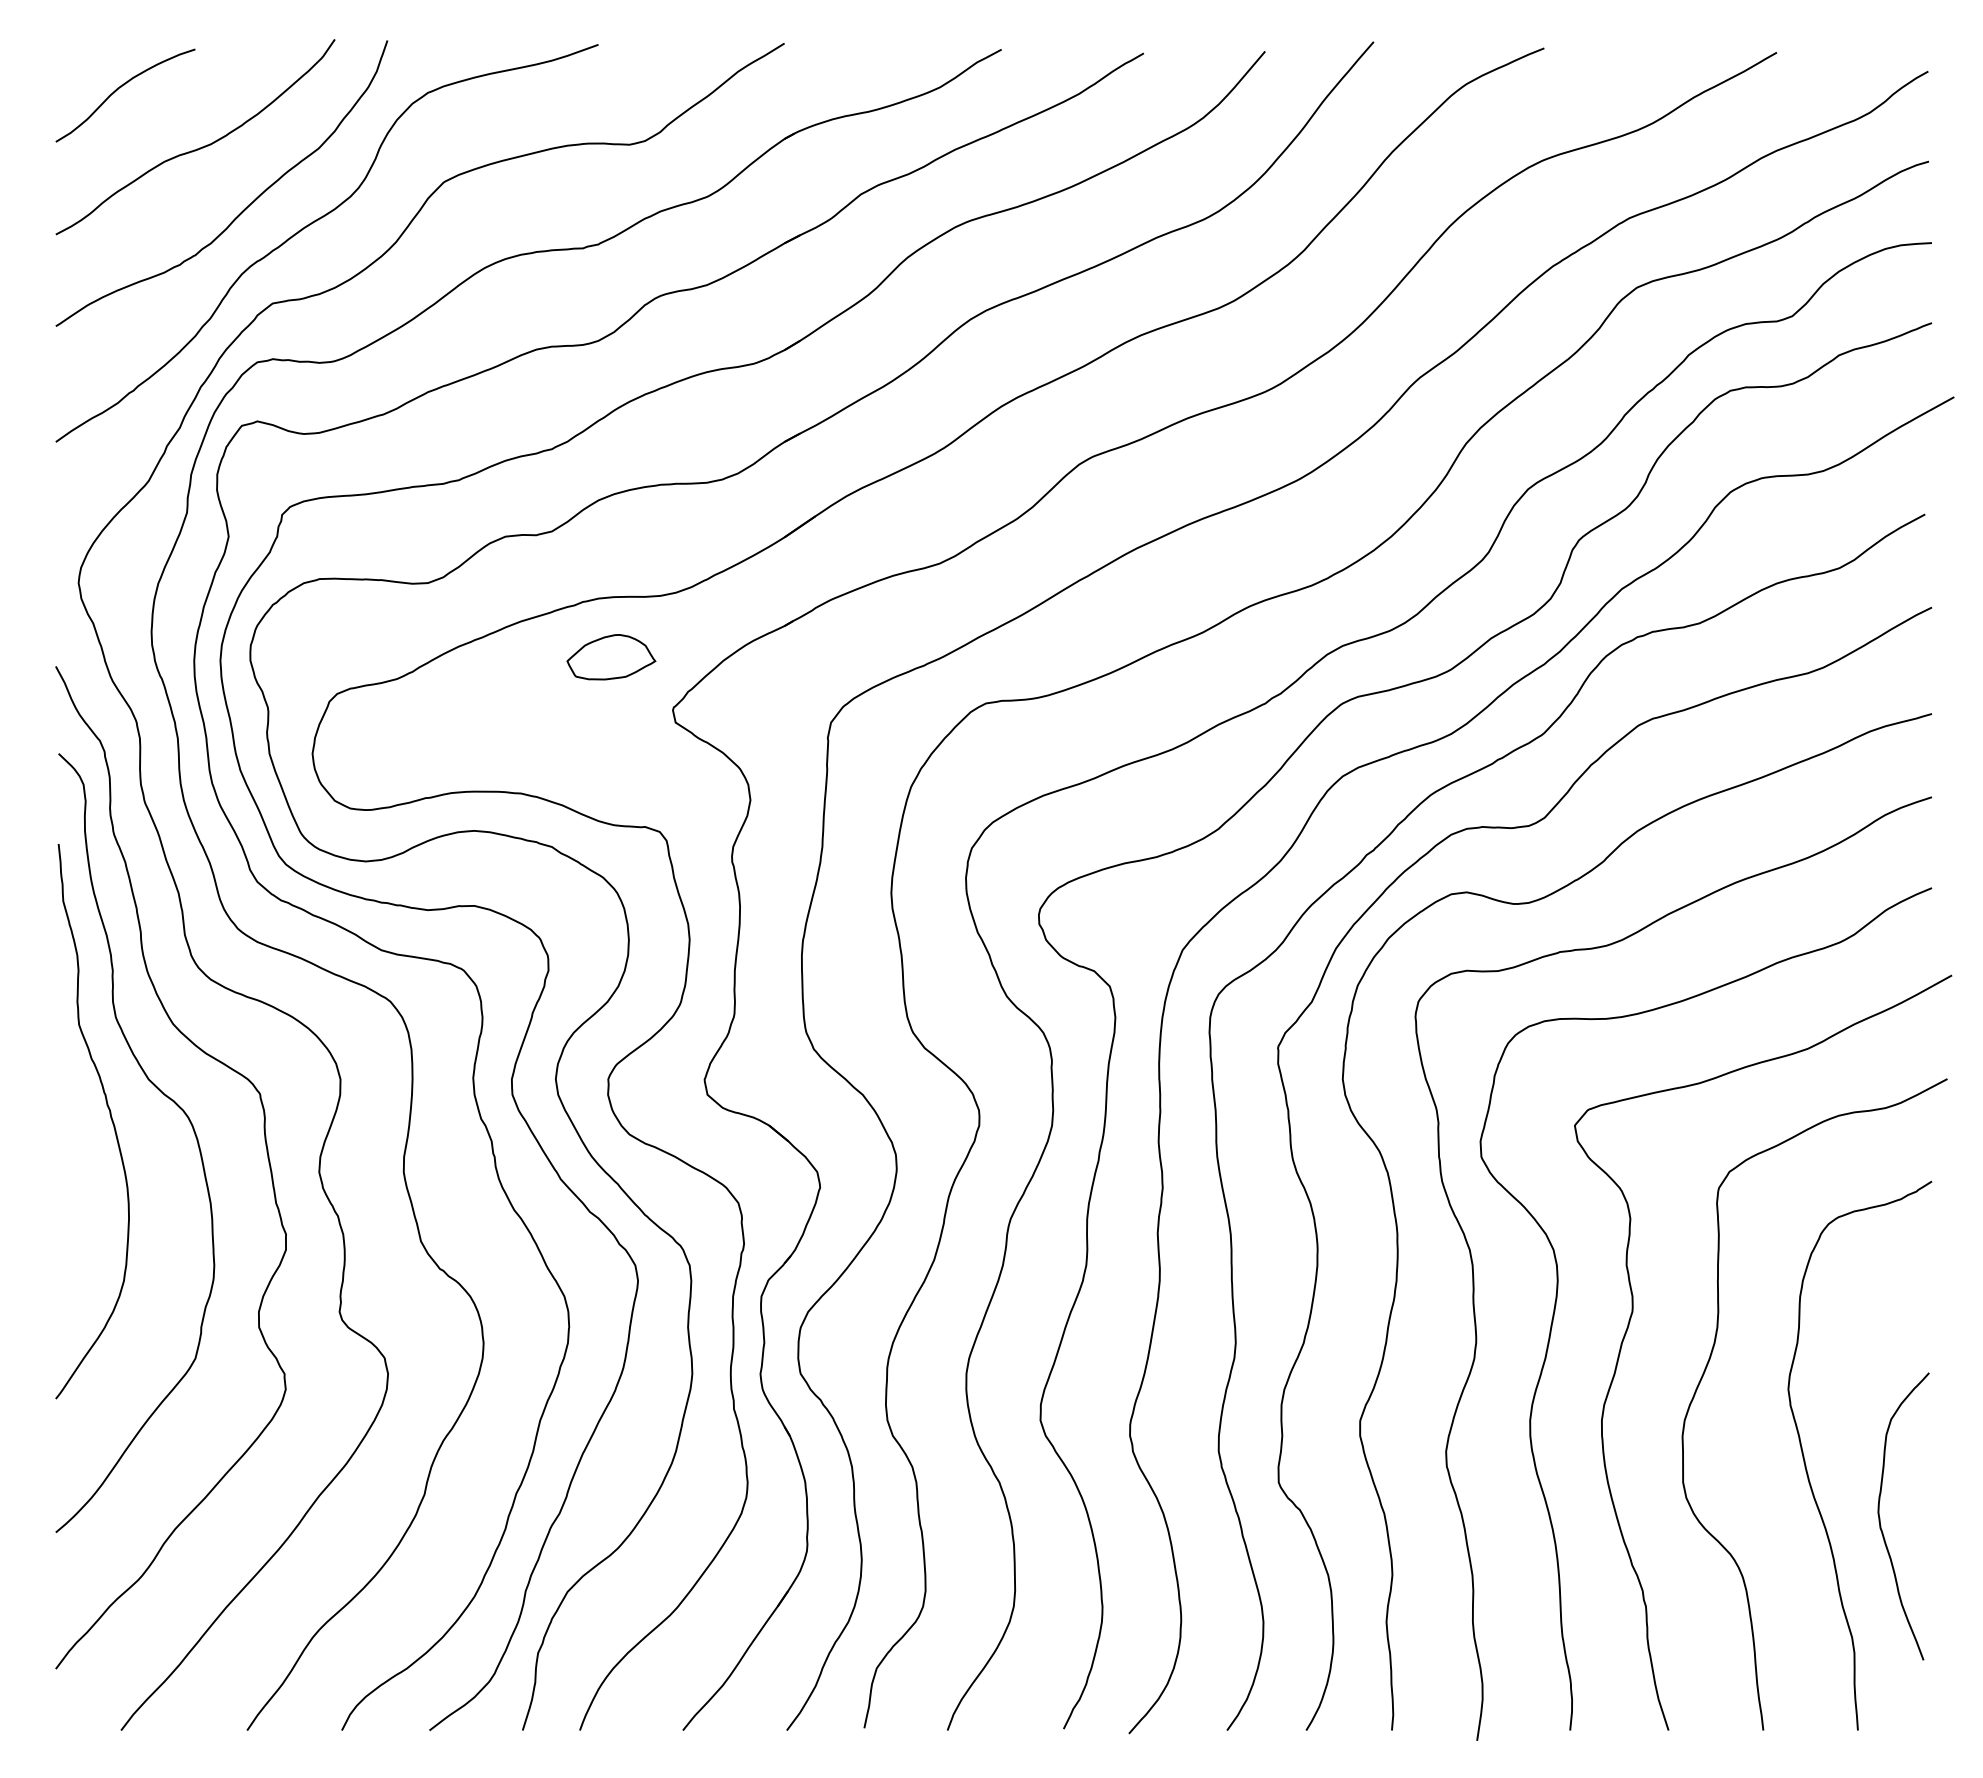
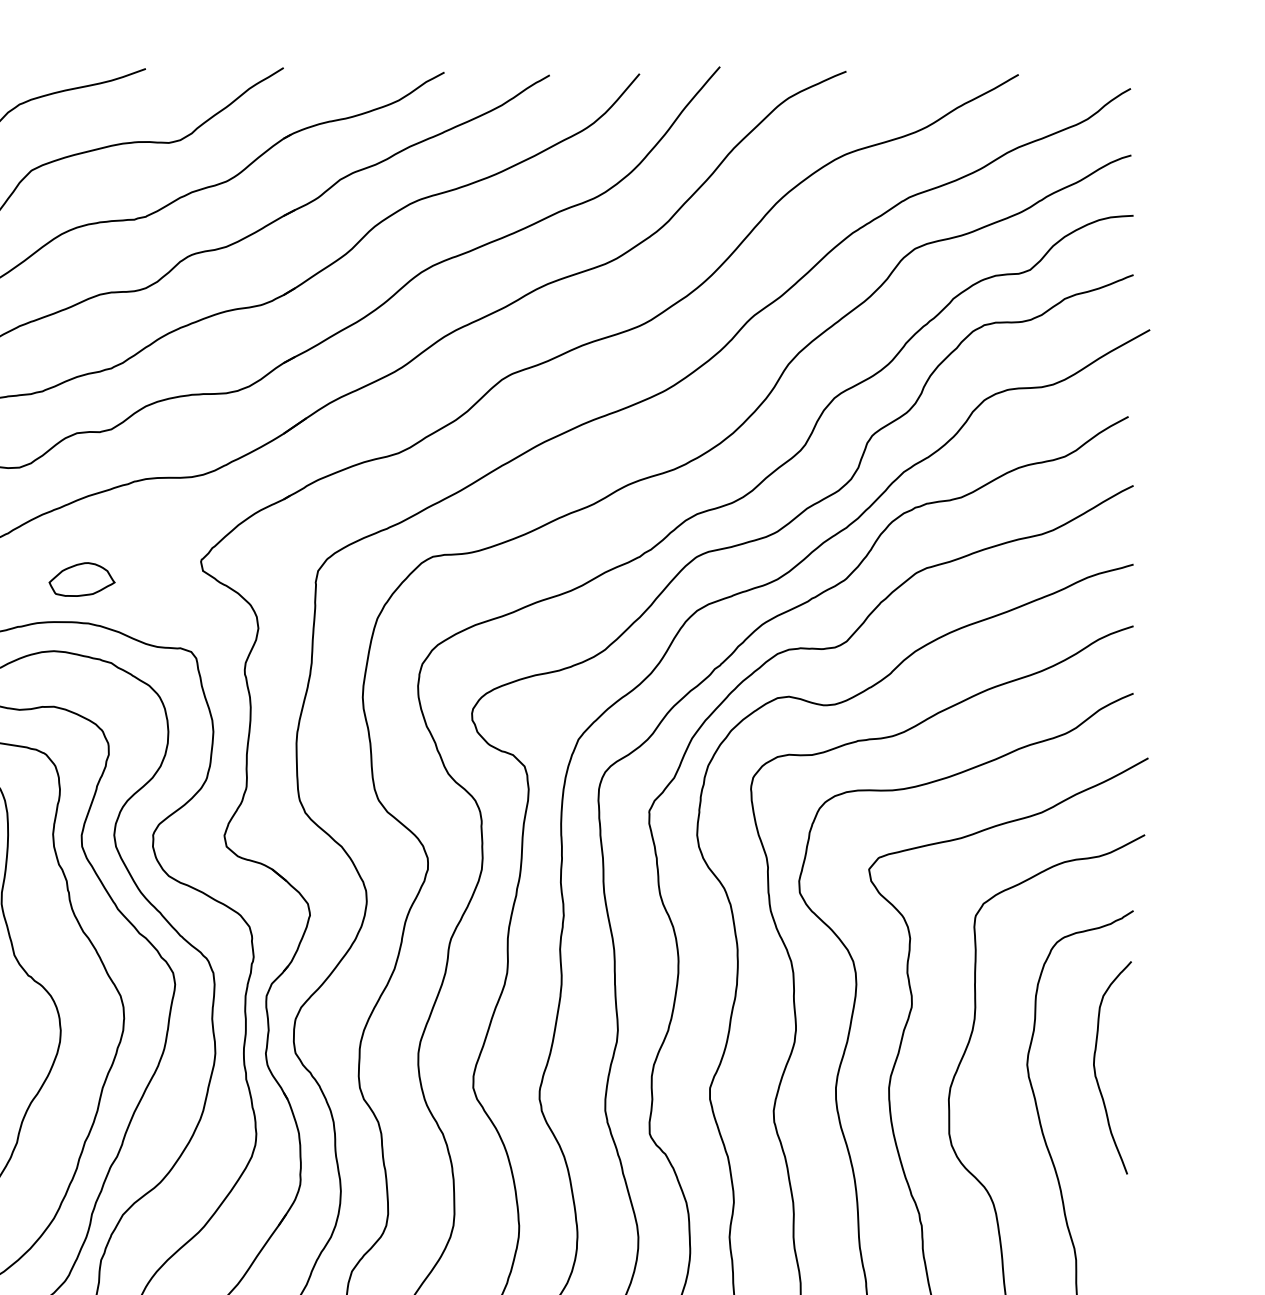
part: (611, 657) -> (82, 579), moved
curve: (1880, 1517) -> (1095, 1068), moved

